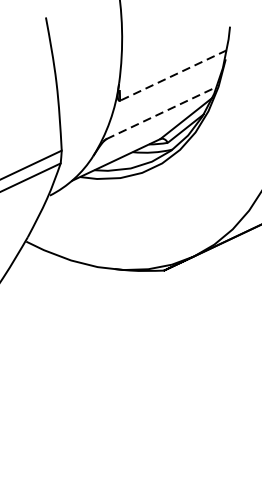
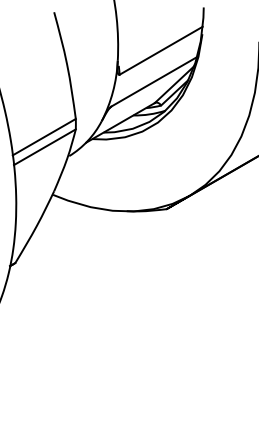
line: (173, 75) -> (161, 50), dashed -> solid
line: (162, 112) -> (154, 81), dashed -> solid

